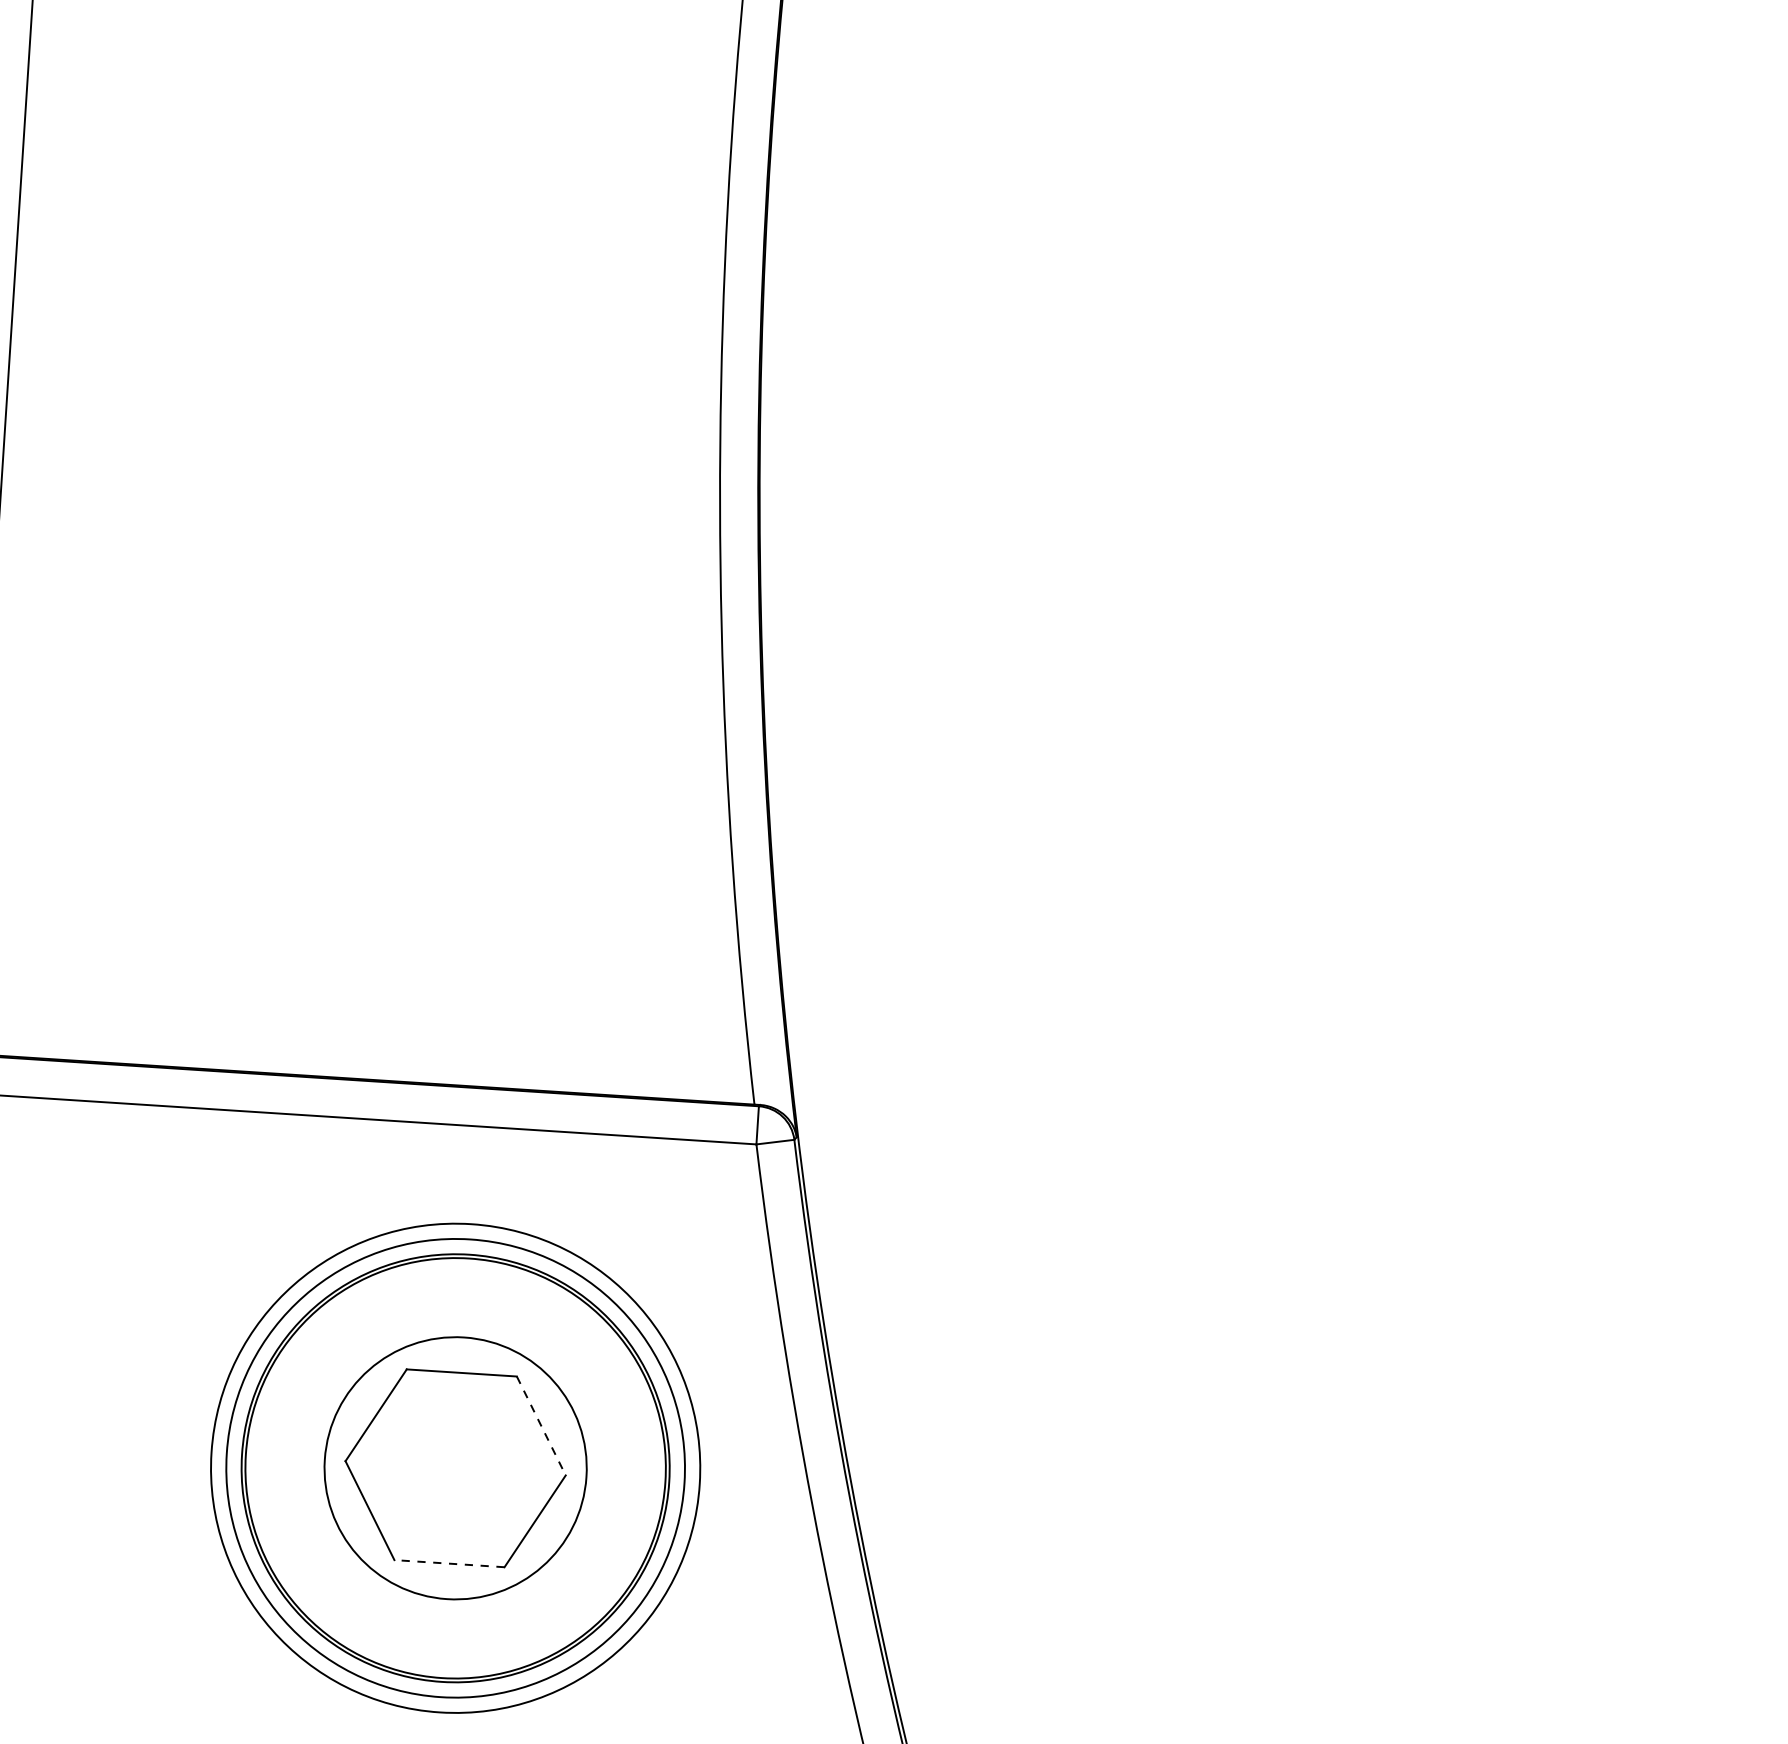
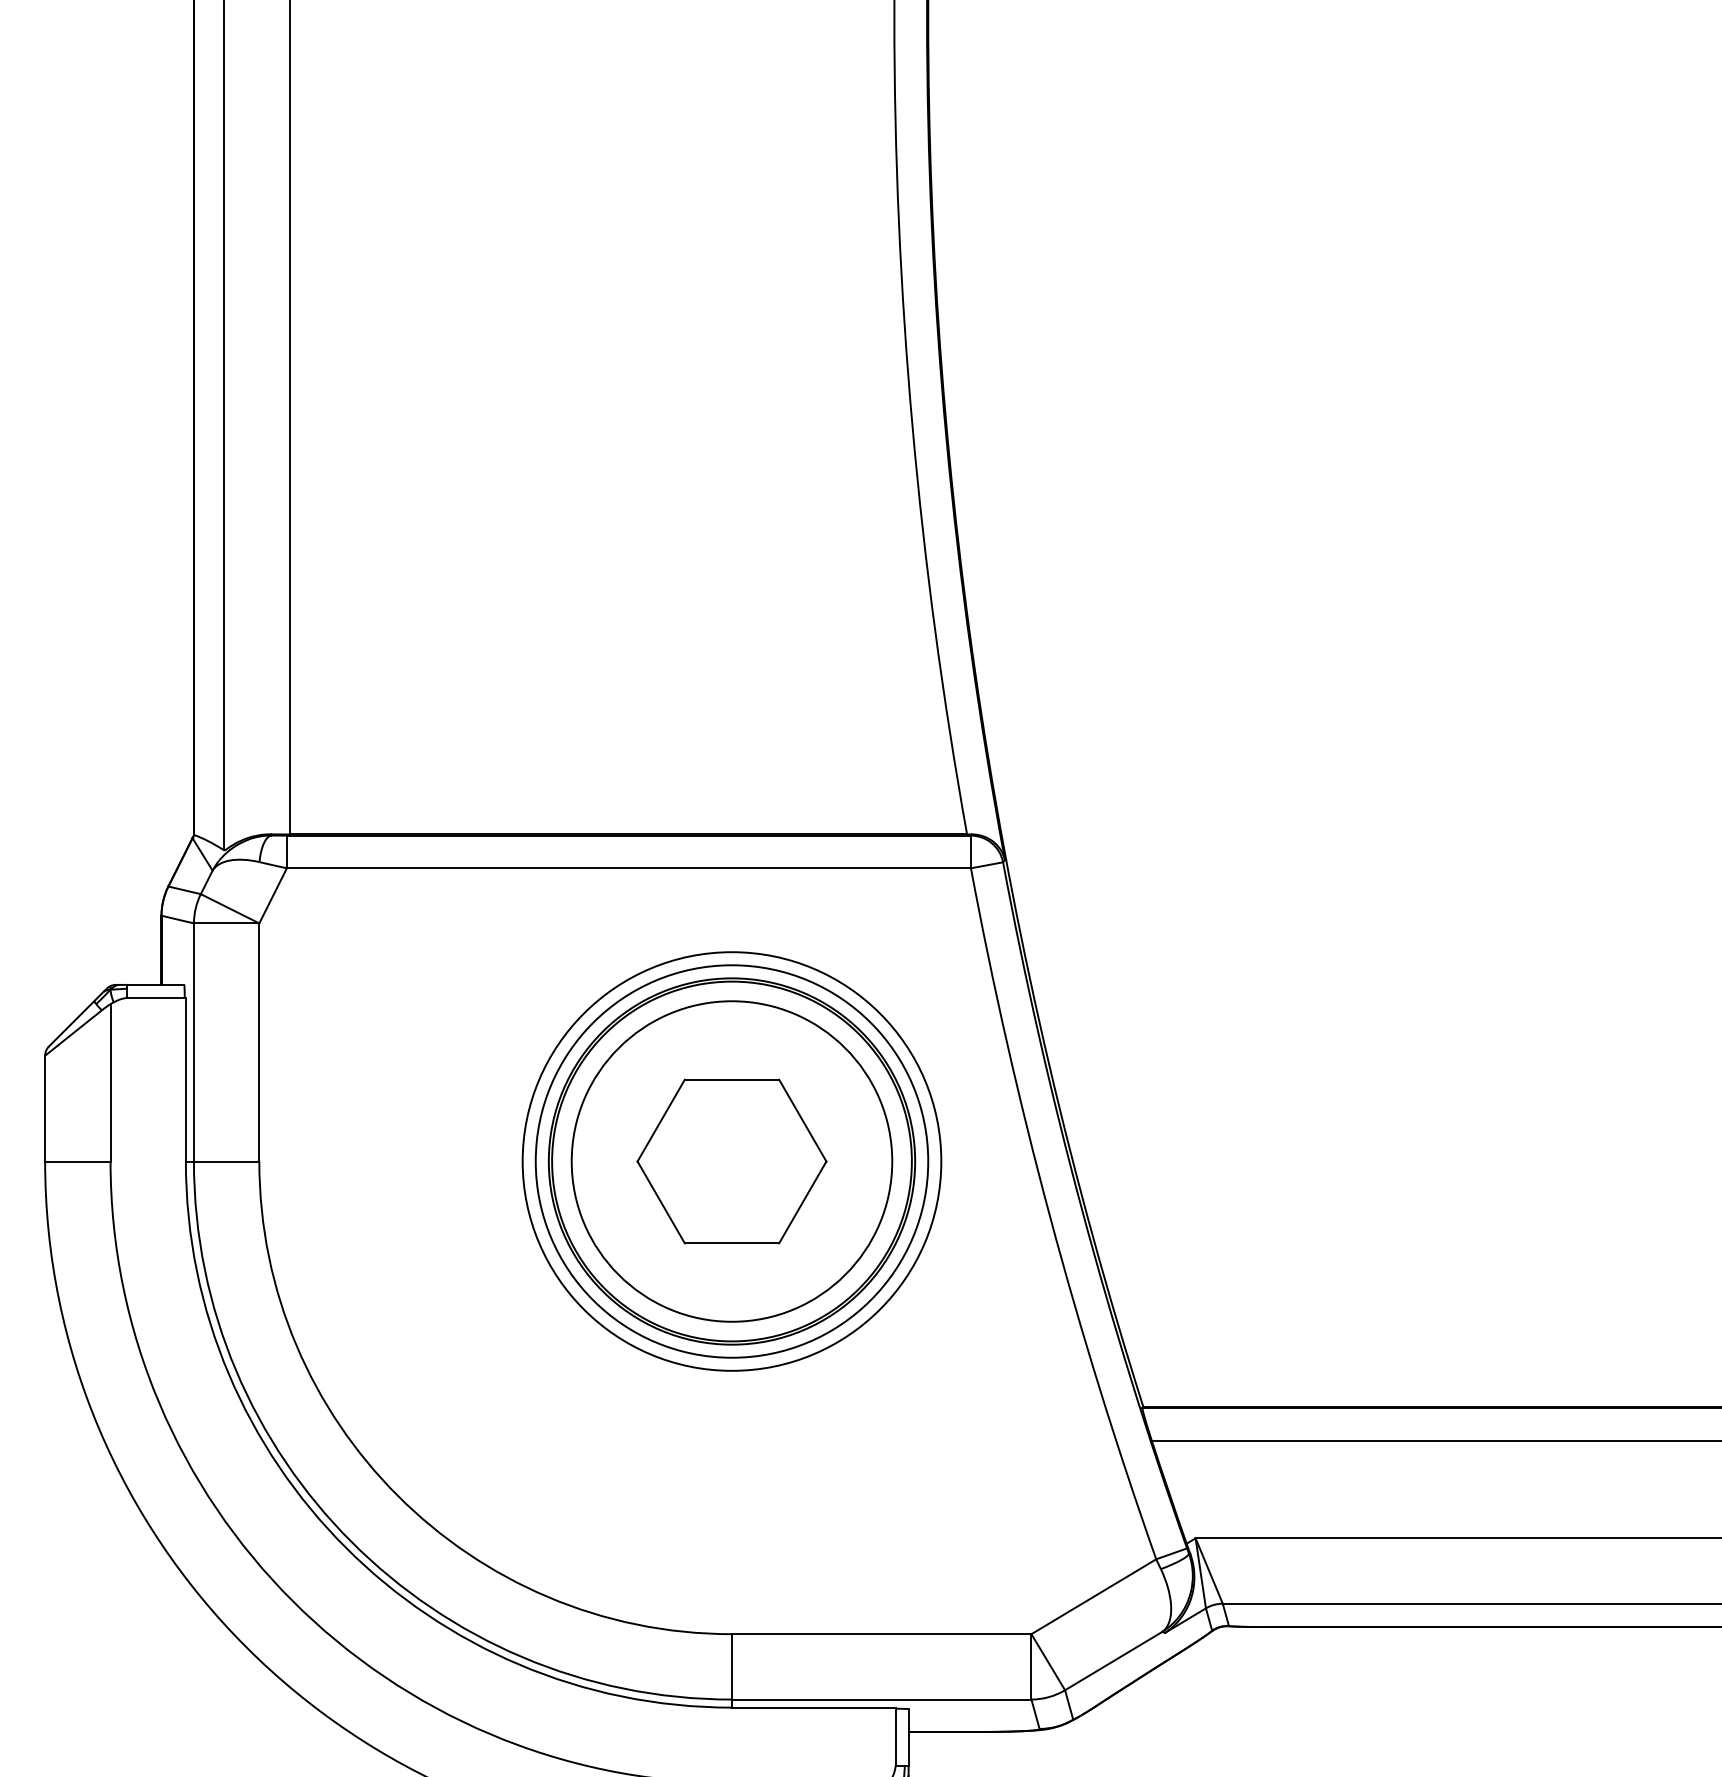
line: (542, 1427) -> (803, 1121), dashed -> solid
circle: (455, 1468) -> (731, 1161), size x1.43
line: (448, 1563) -> (731, 1243), dashed -> solid

